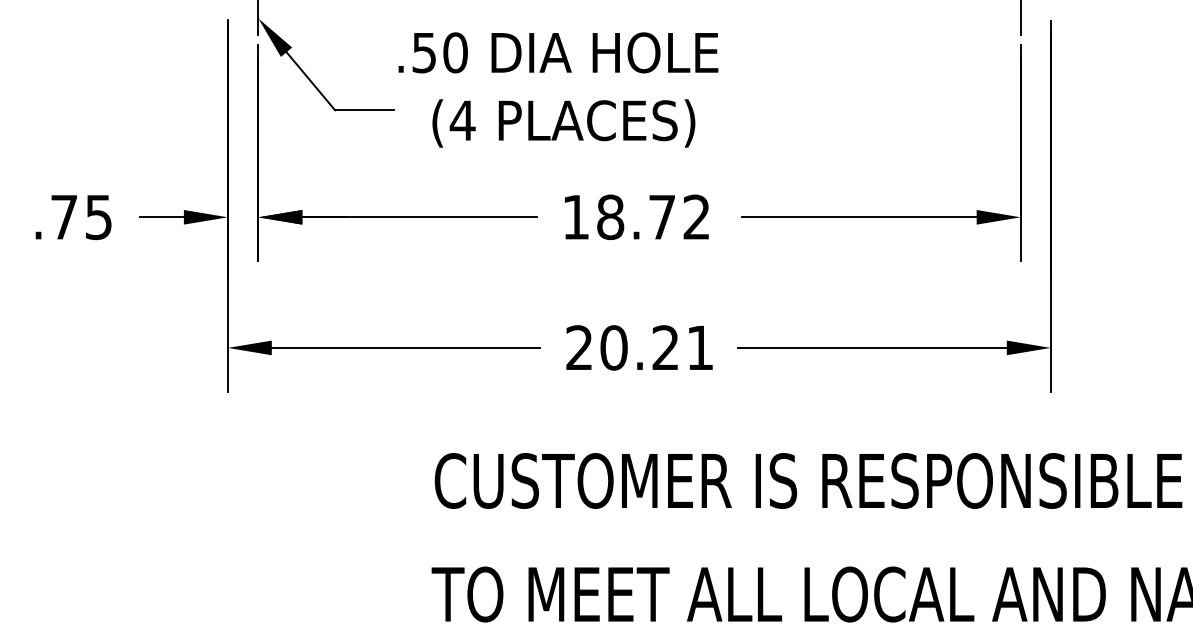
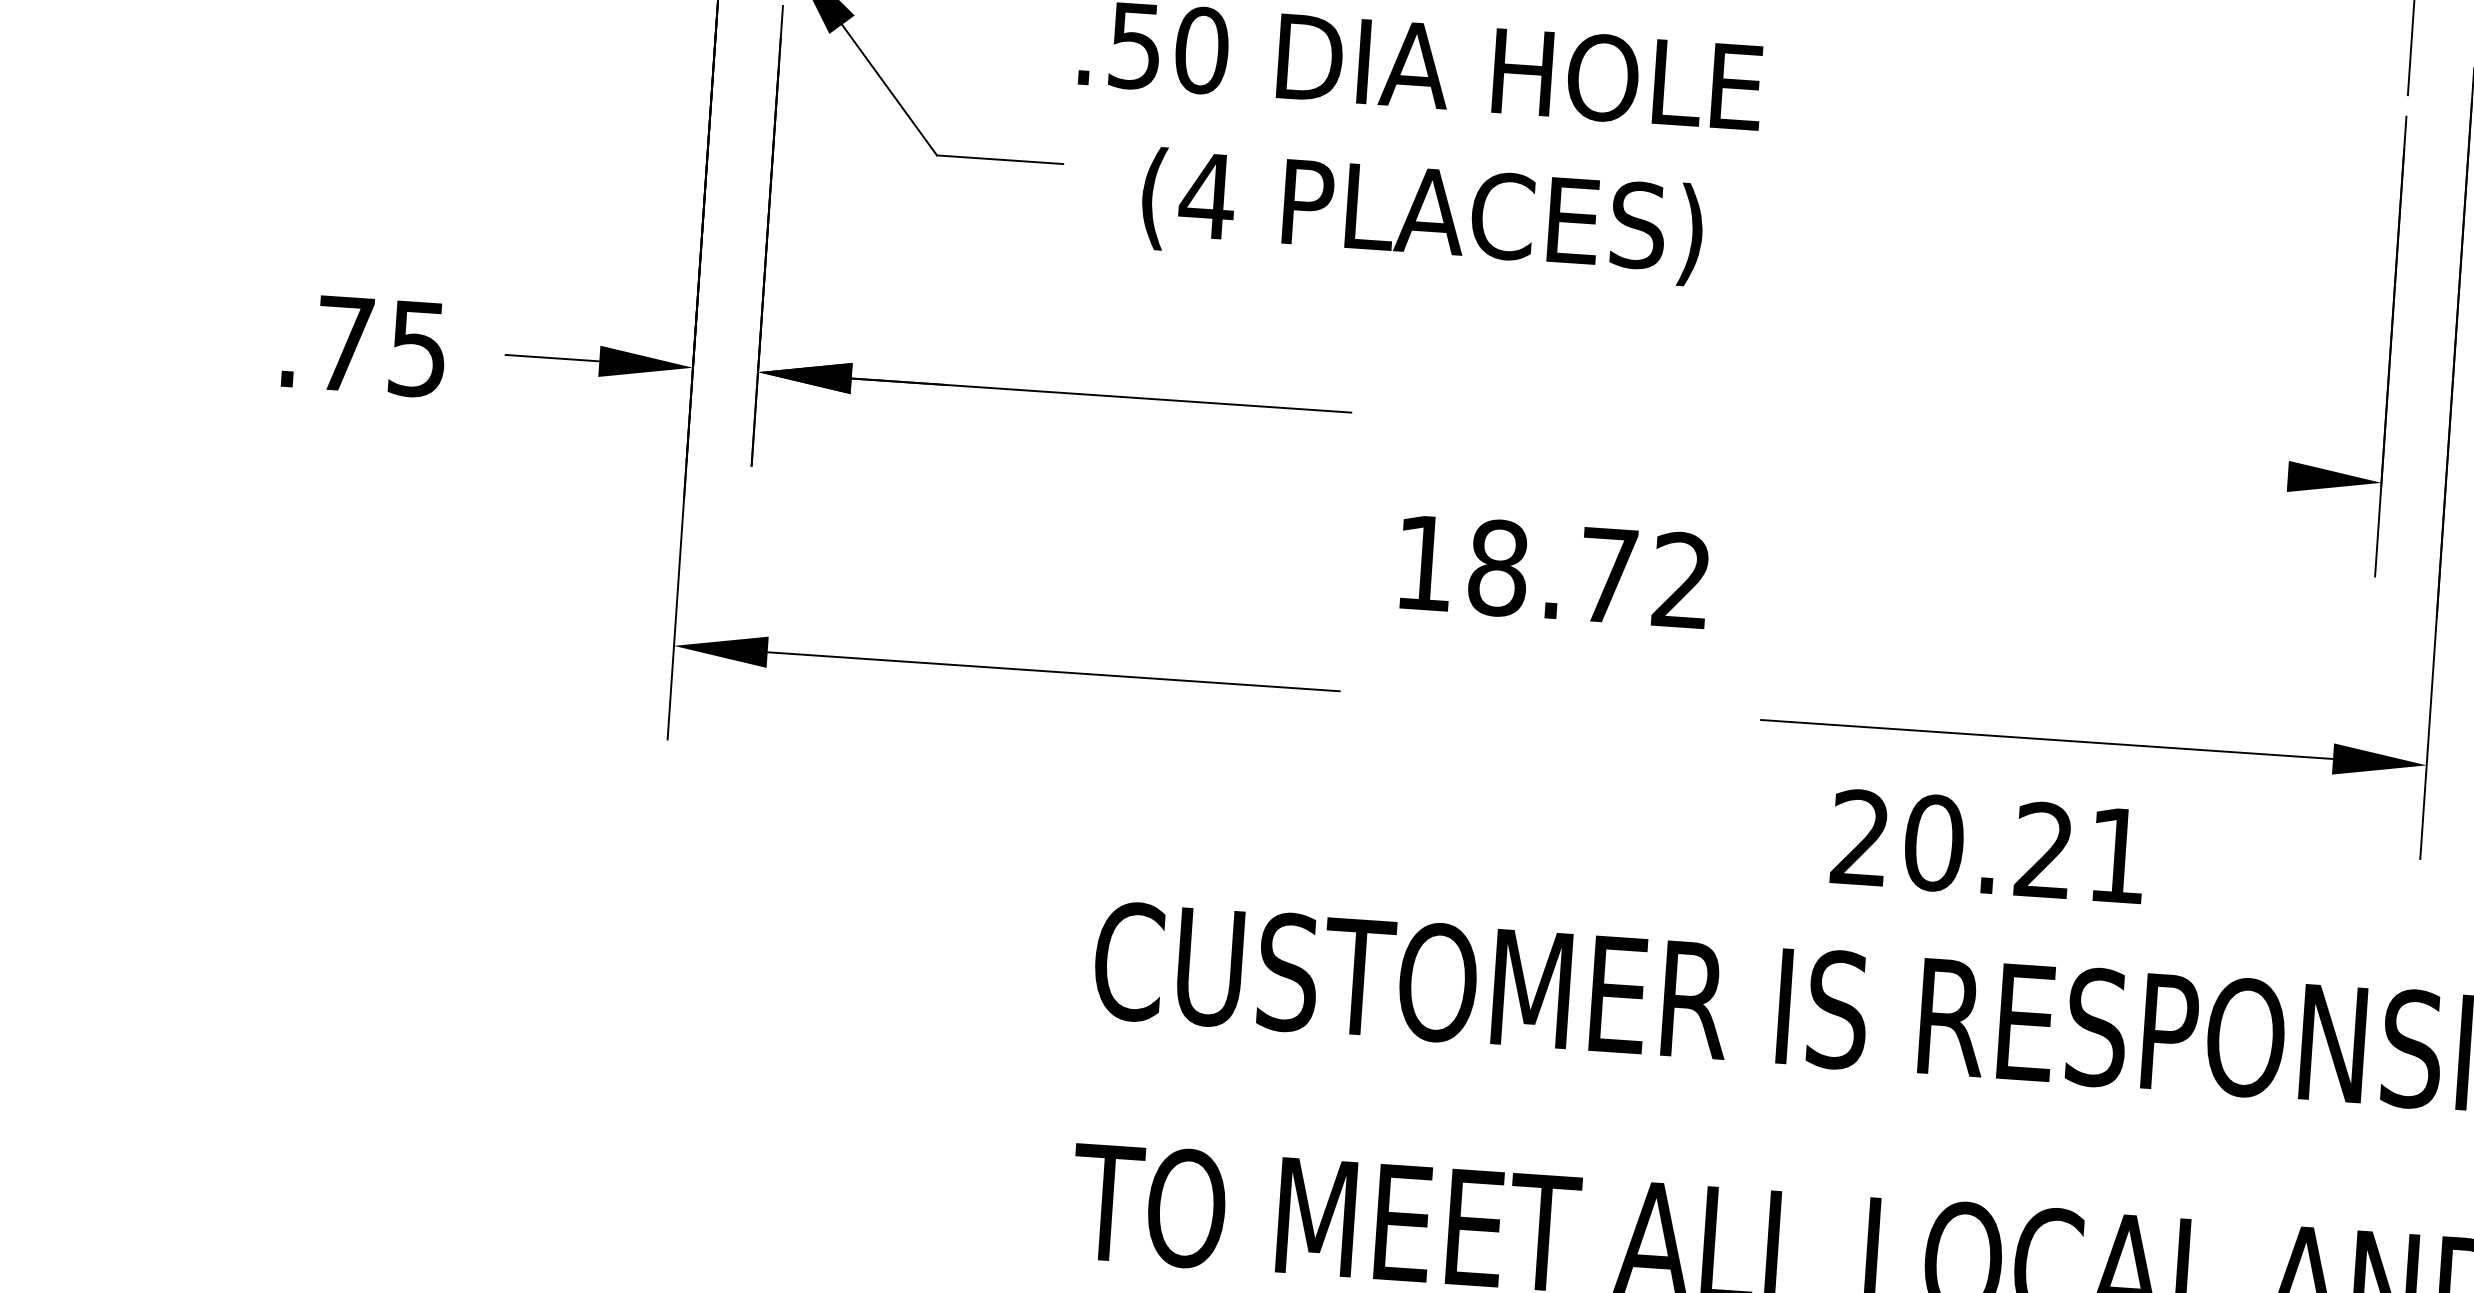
text: (636, 217) -> (1553, 572), moved
line: (859, 217) -> (2038, 459), removed
text: (639, 347) -> (1988, 845), moved

